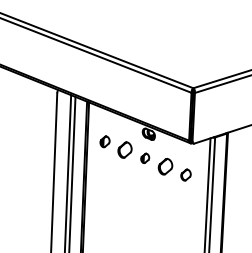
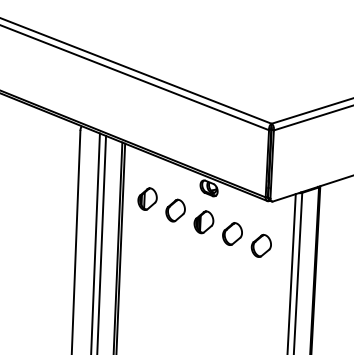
part: (105, 141) -> (147, 198), size x1.43
part: (144, 158) -> (203, 222), size x1.67
part: (185, 174) -> (260, 245), size x1.43

